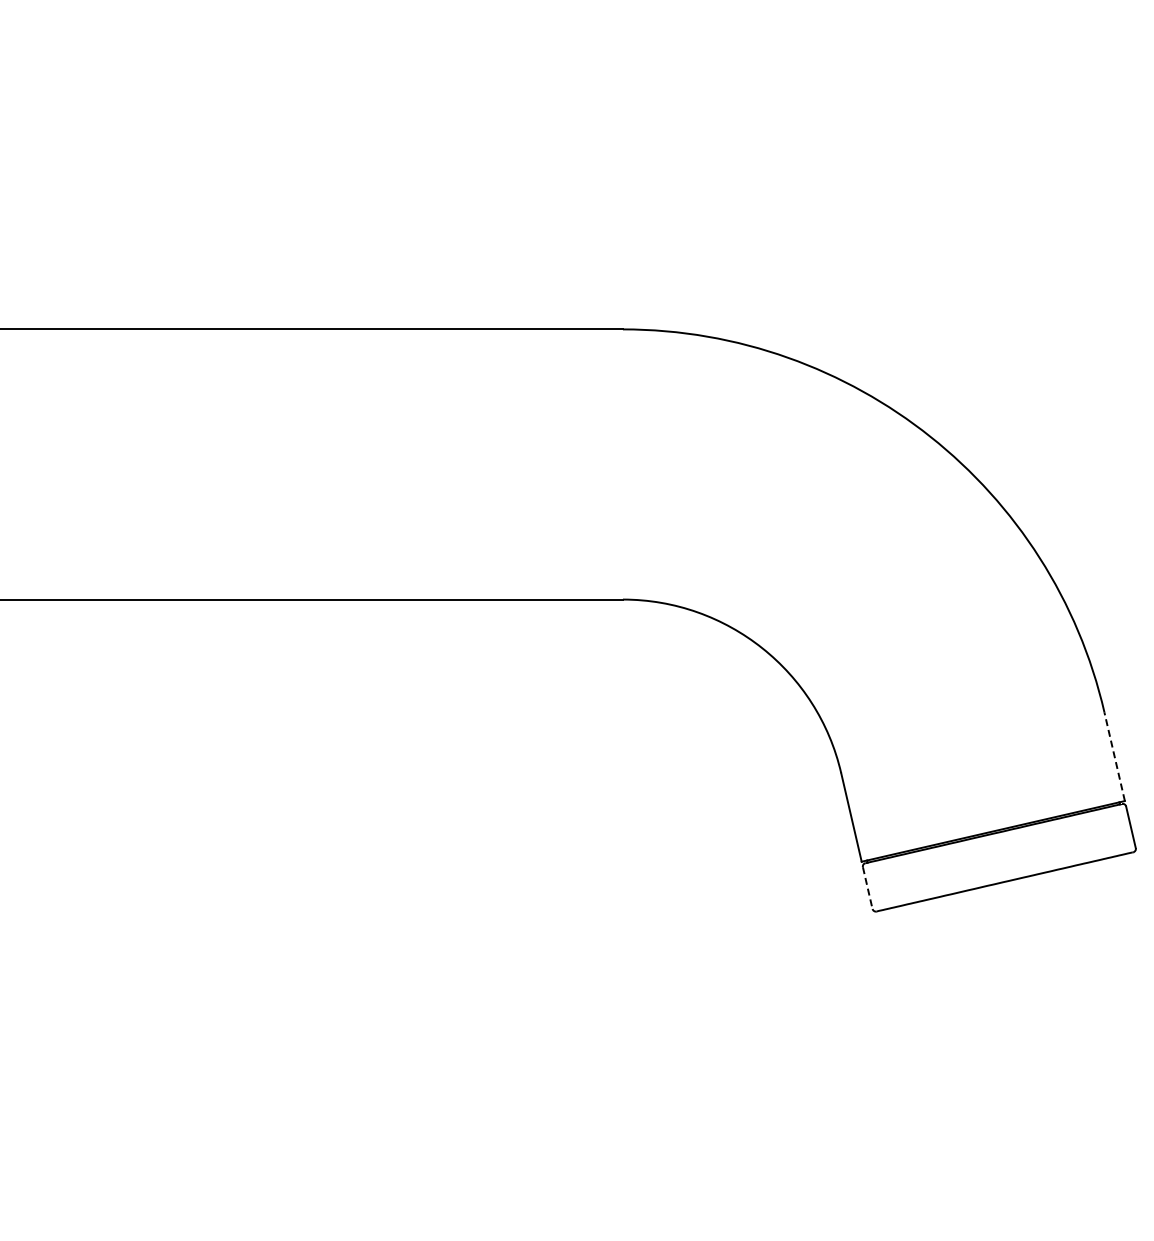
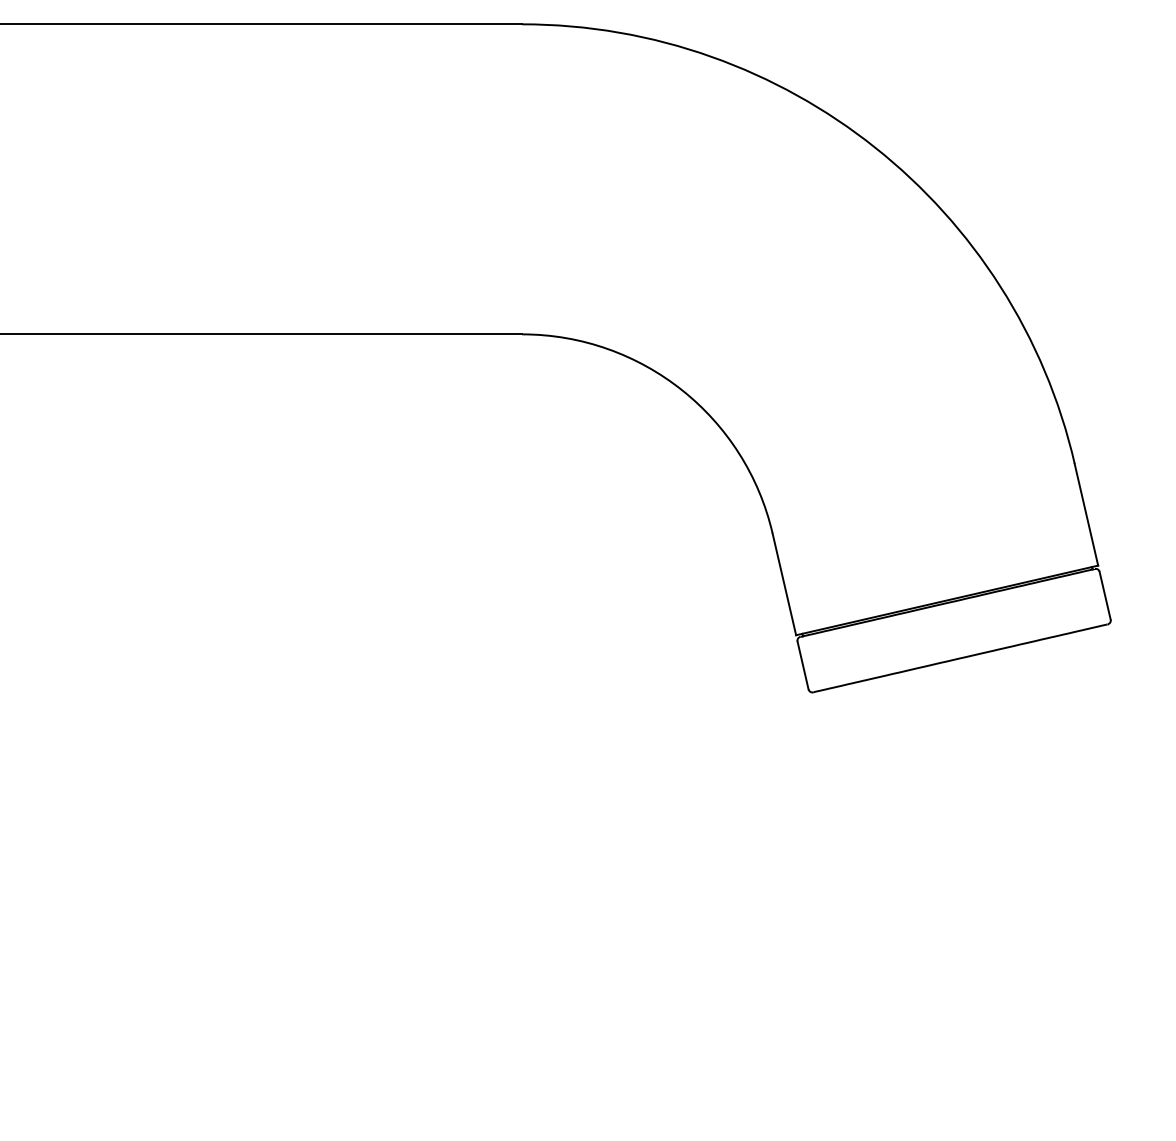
line: (1114, 756) -> (1086, 514), dashed -> solid
line: (867, 888) -> (802, 665), dashed -> solid

